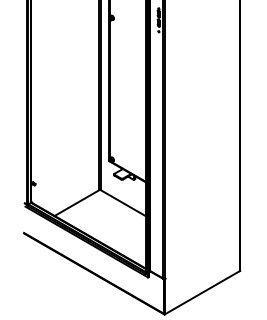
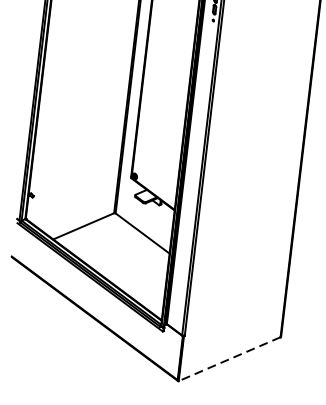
line: (201, 293) -> (228, 359), solid -> dashed

